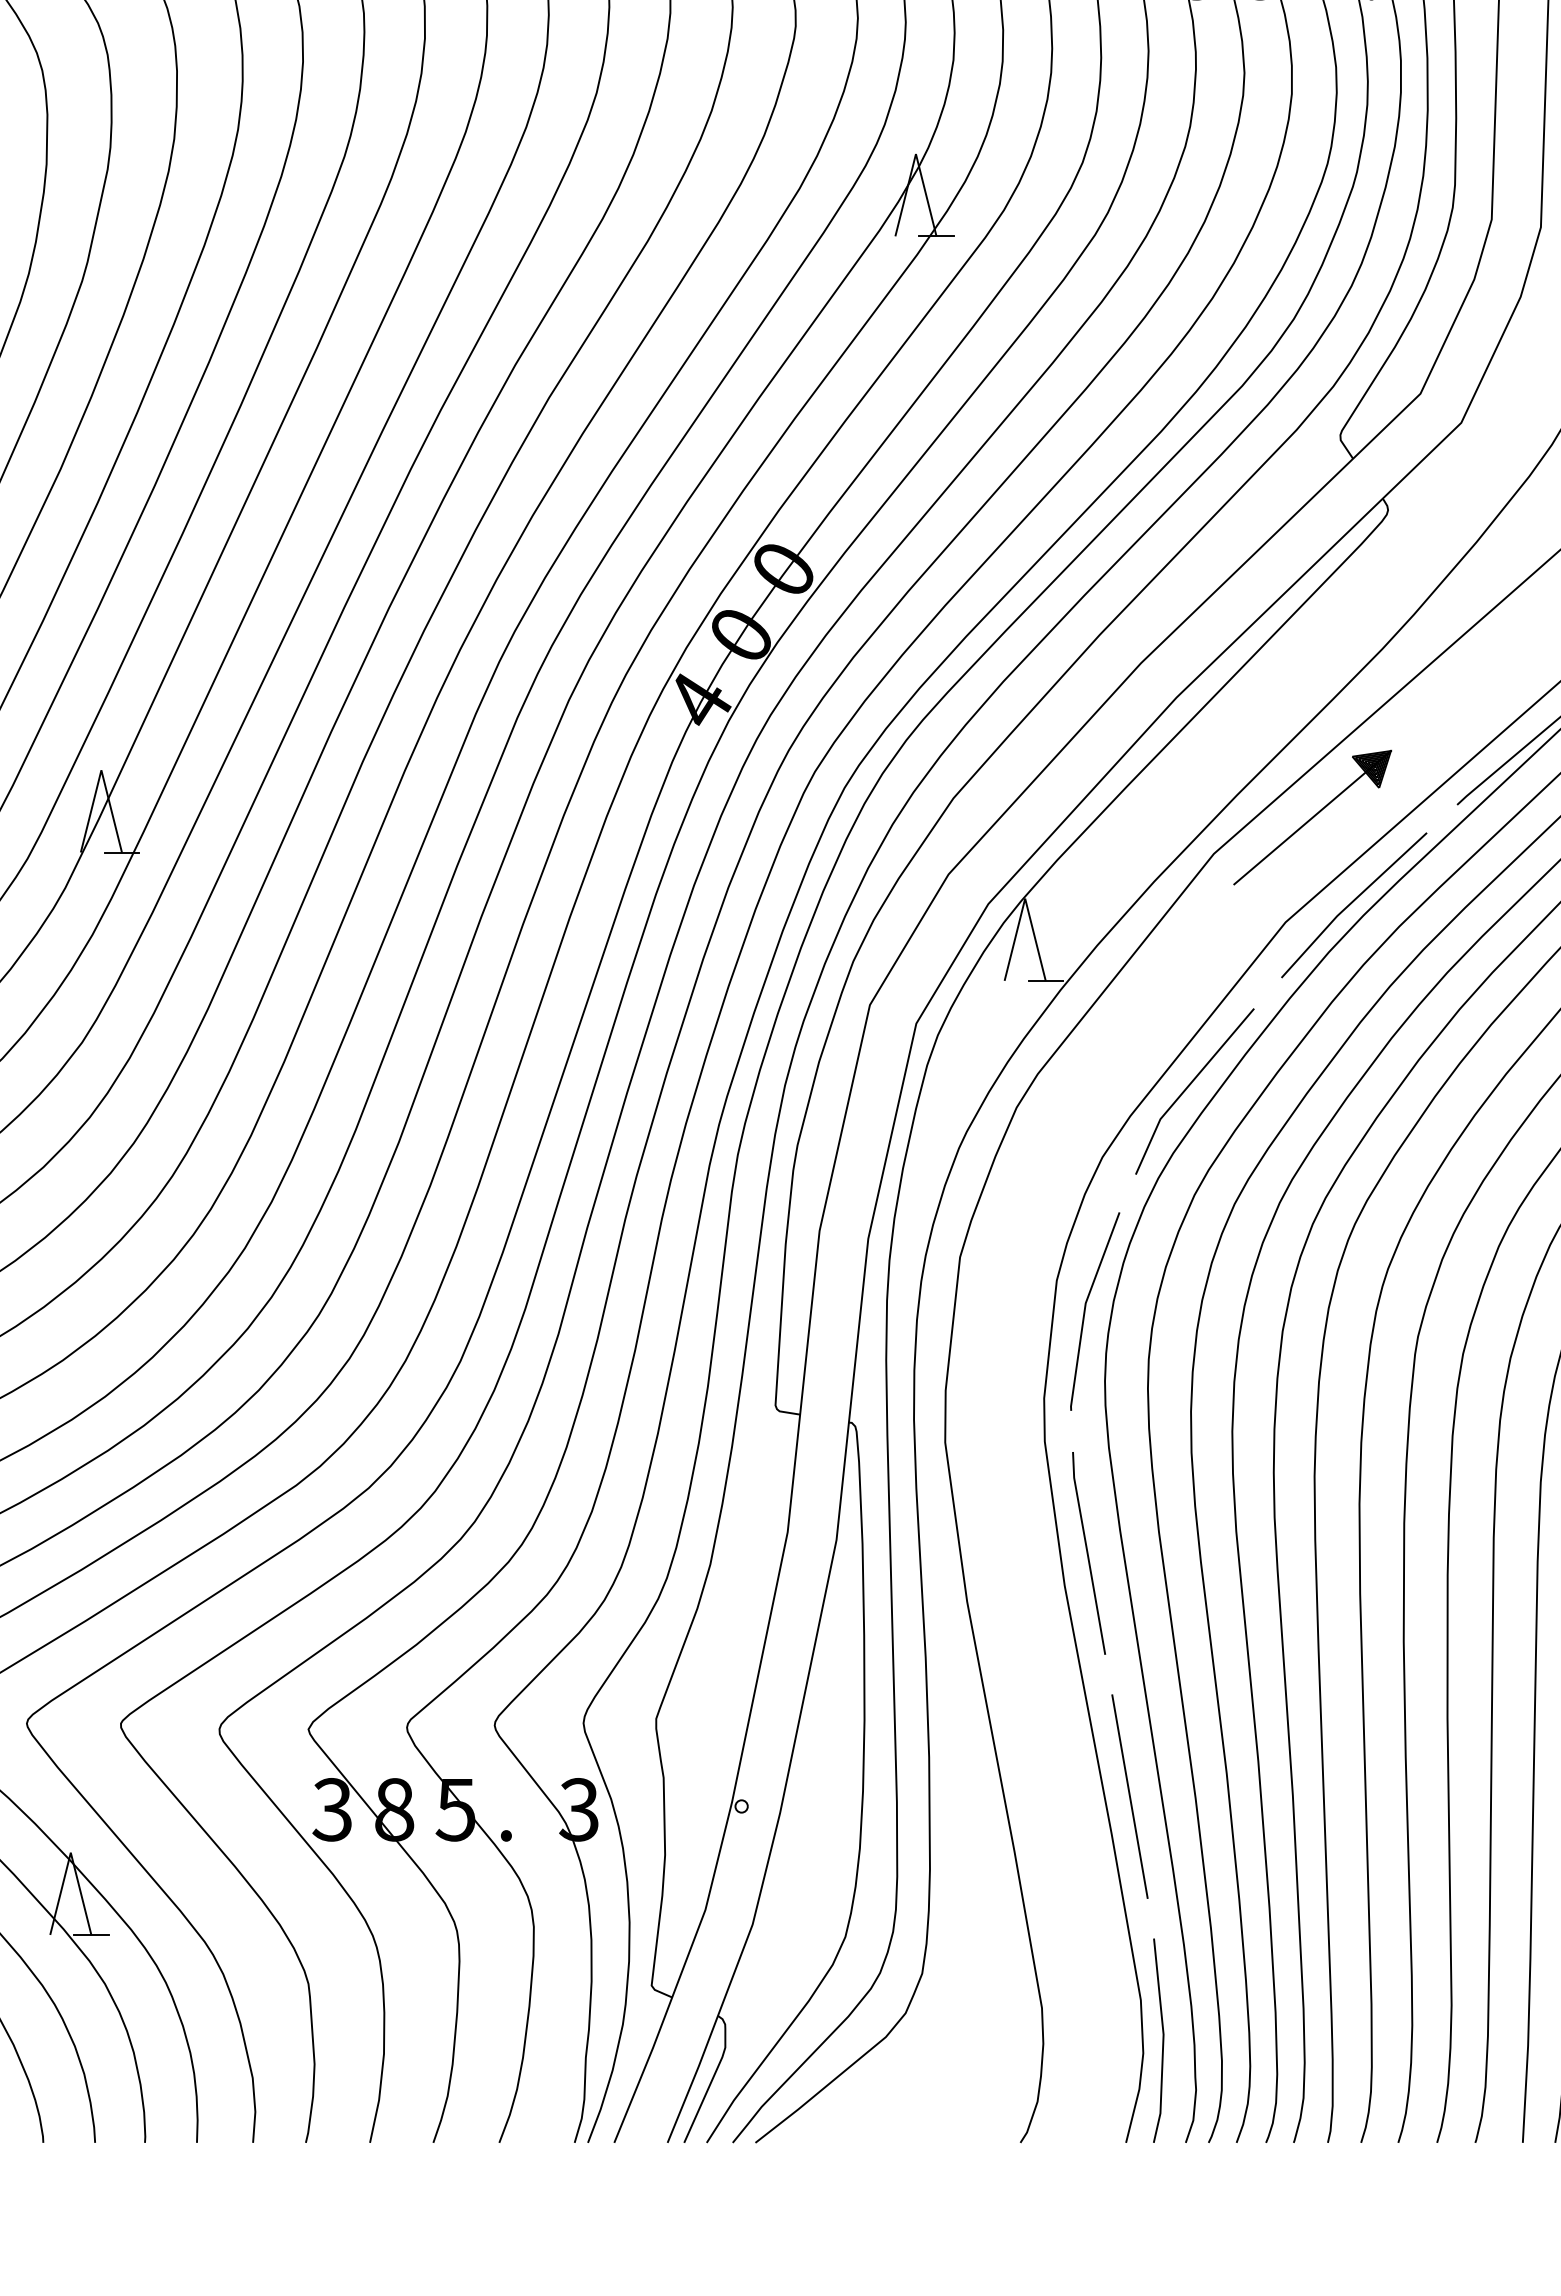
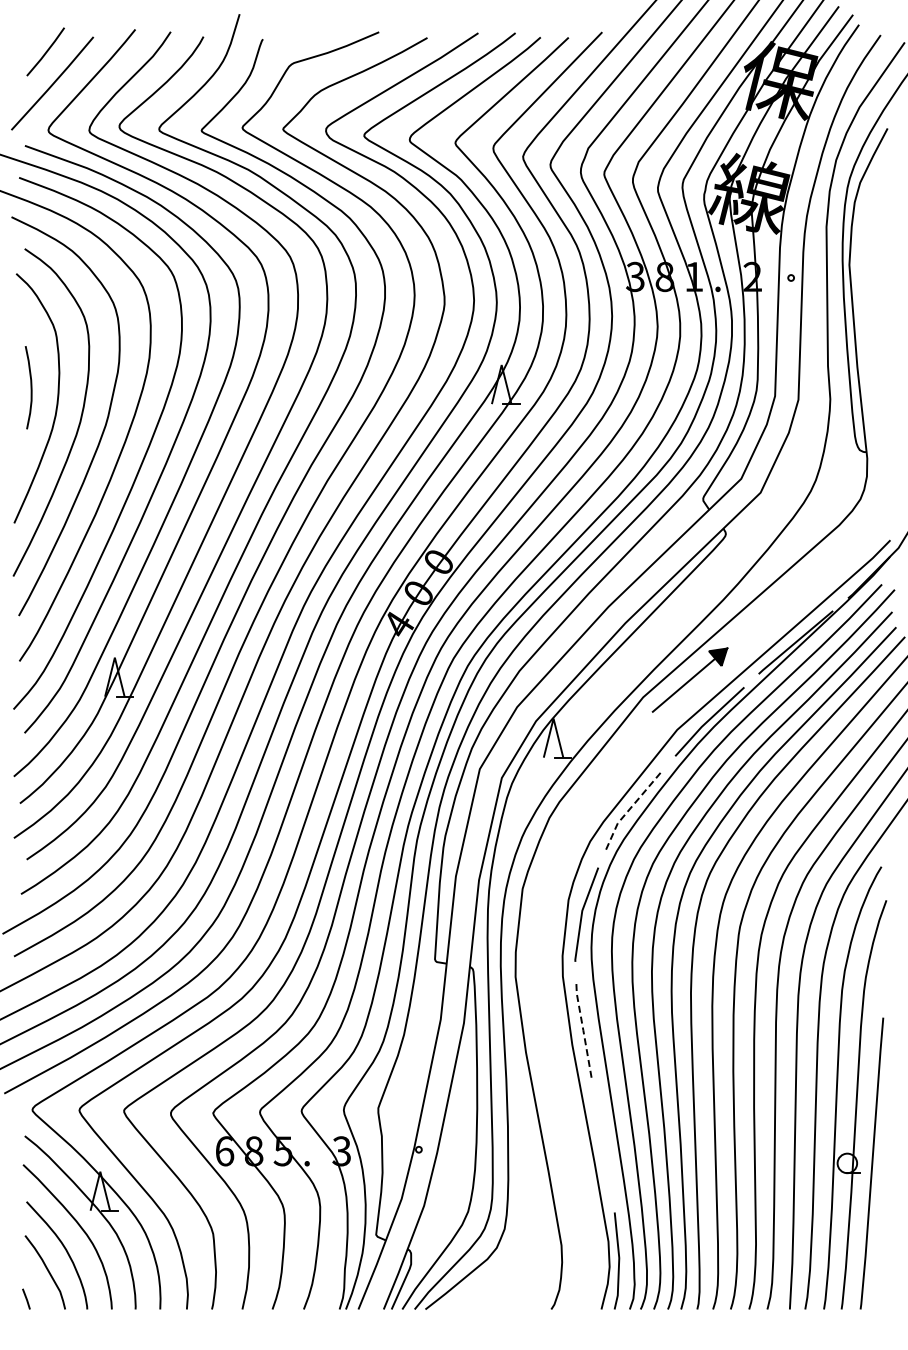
line: (1187, 1087) -> (630, 808), solid -> dashed
line: (1088, 1553) -> (583, 1029), solid -> dashed
line: (1128, 1795) -> (602, 1144), removed
text: (332, 1810) -> (224, 1151), 3 -> 6

